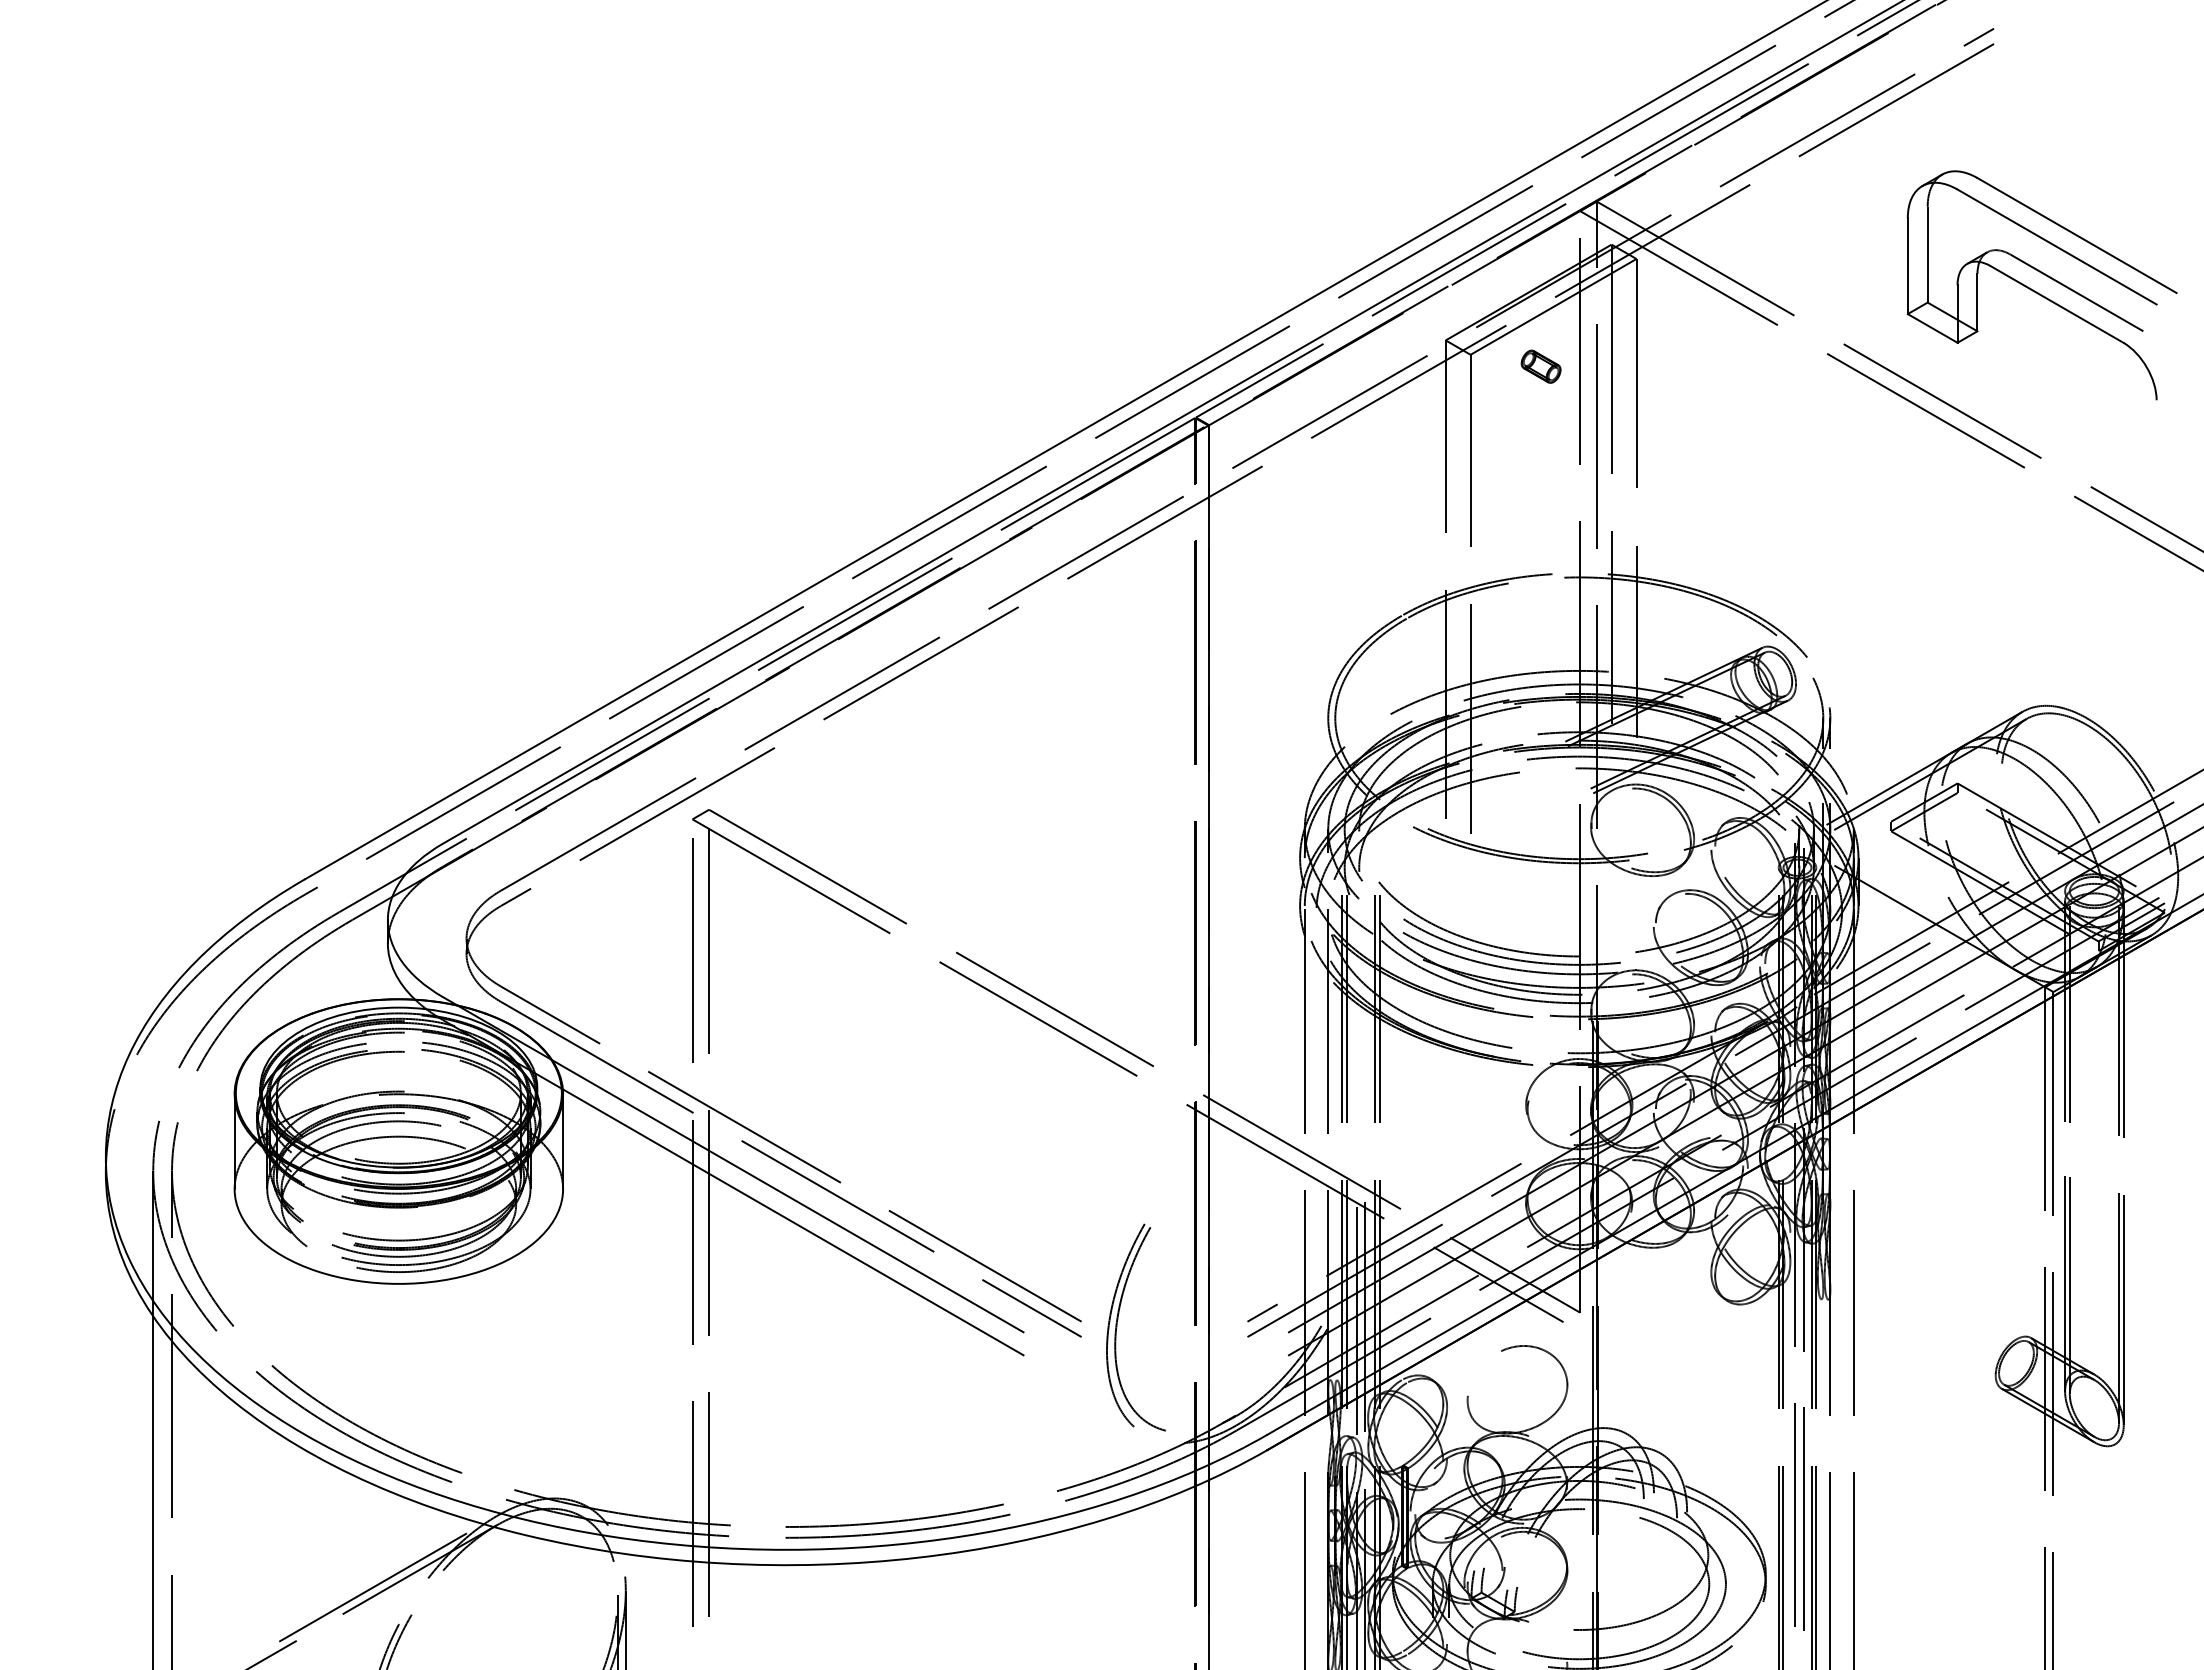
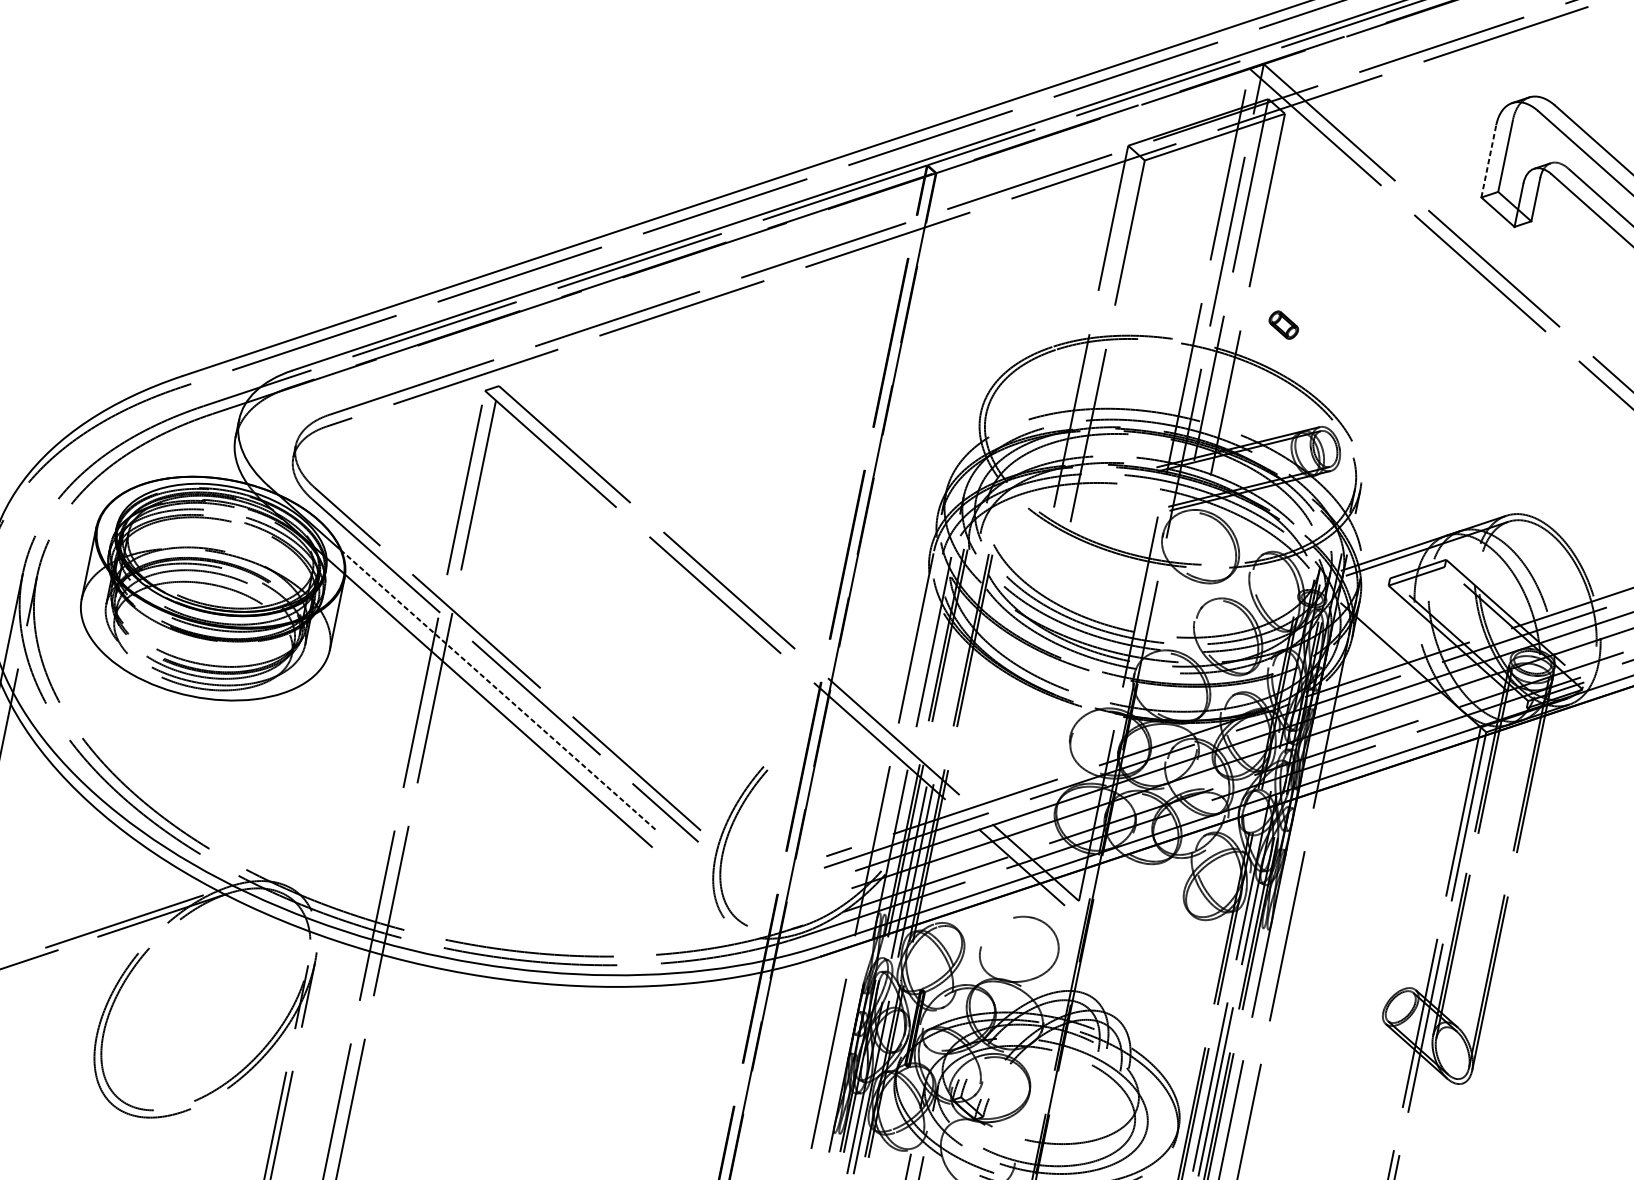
line: (1907, 266) -> (1488, 161), solid -> dashed
part: (1540, 366) -> (1283, 324), moved
line: (787, 1195) -> (498, 689), solid -> dashed

